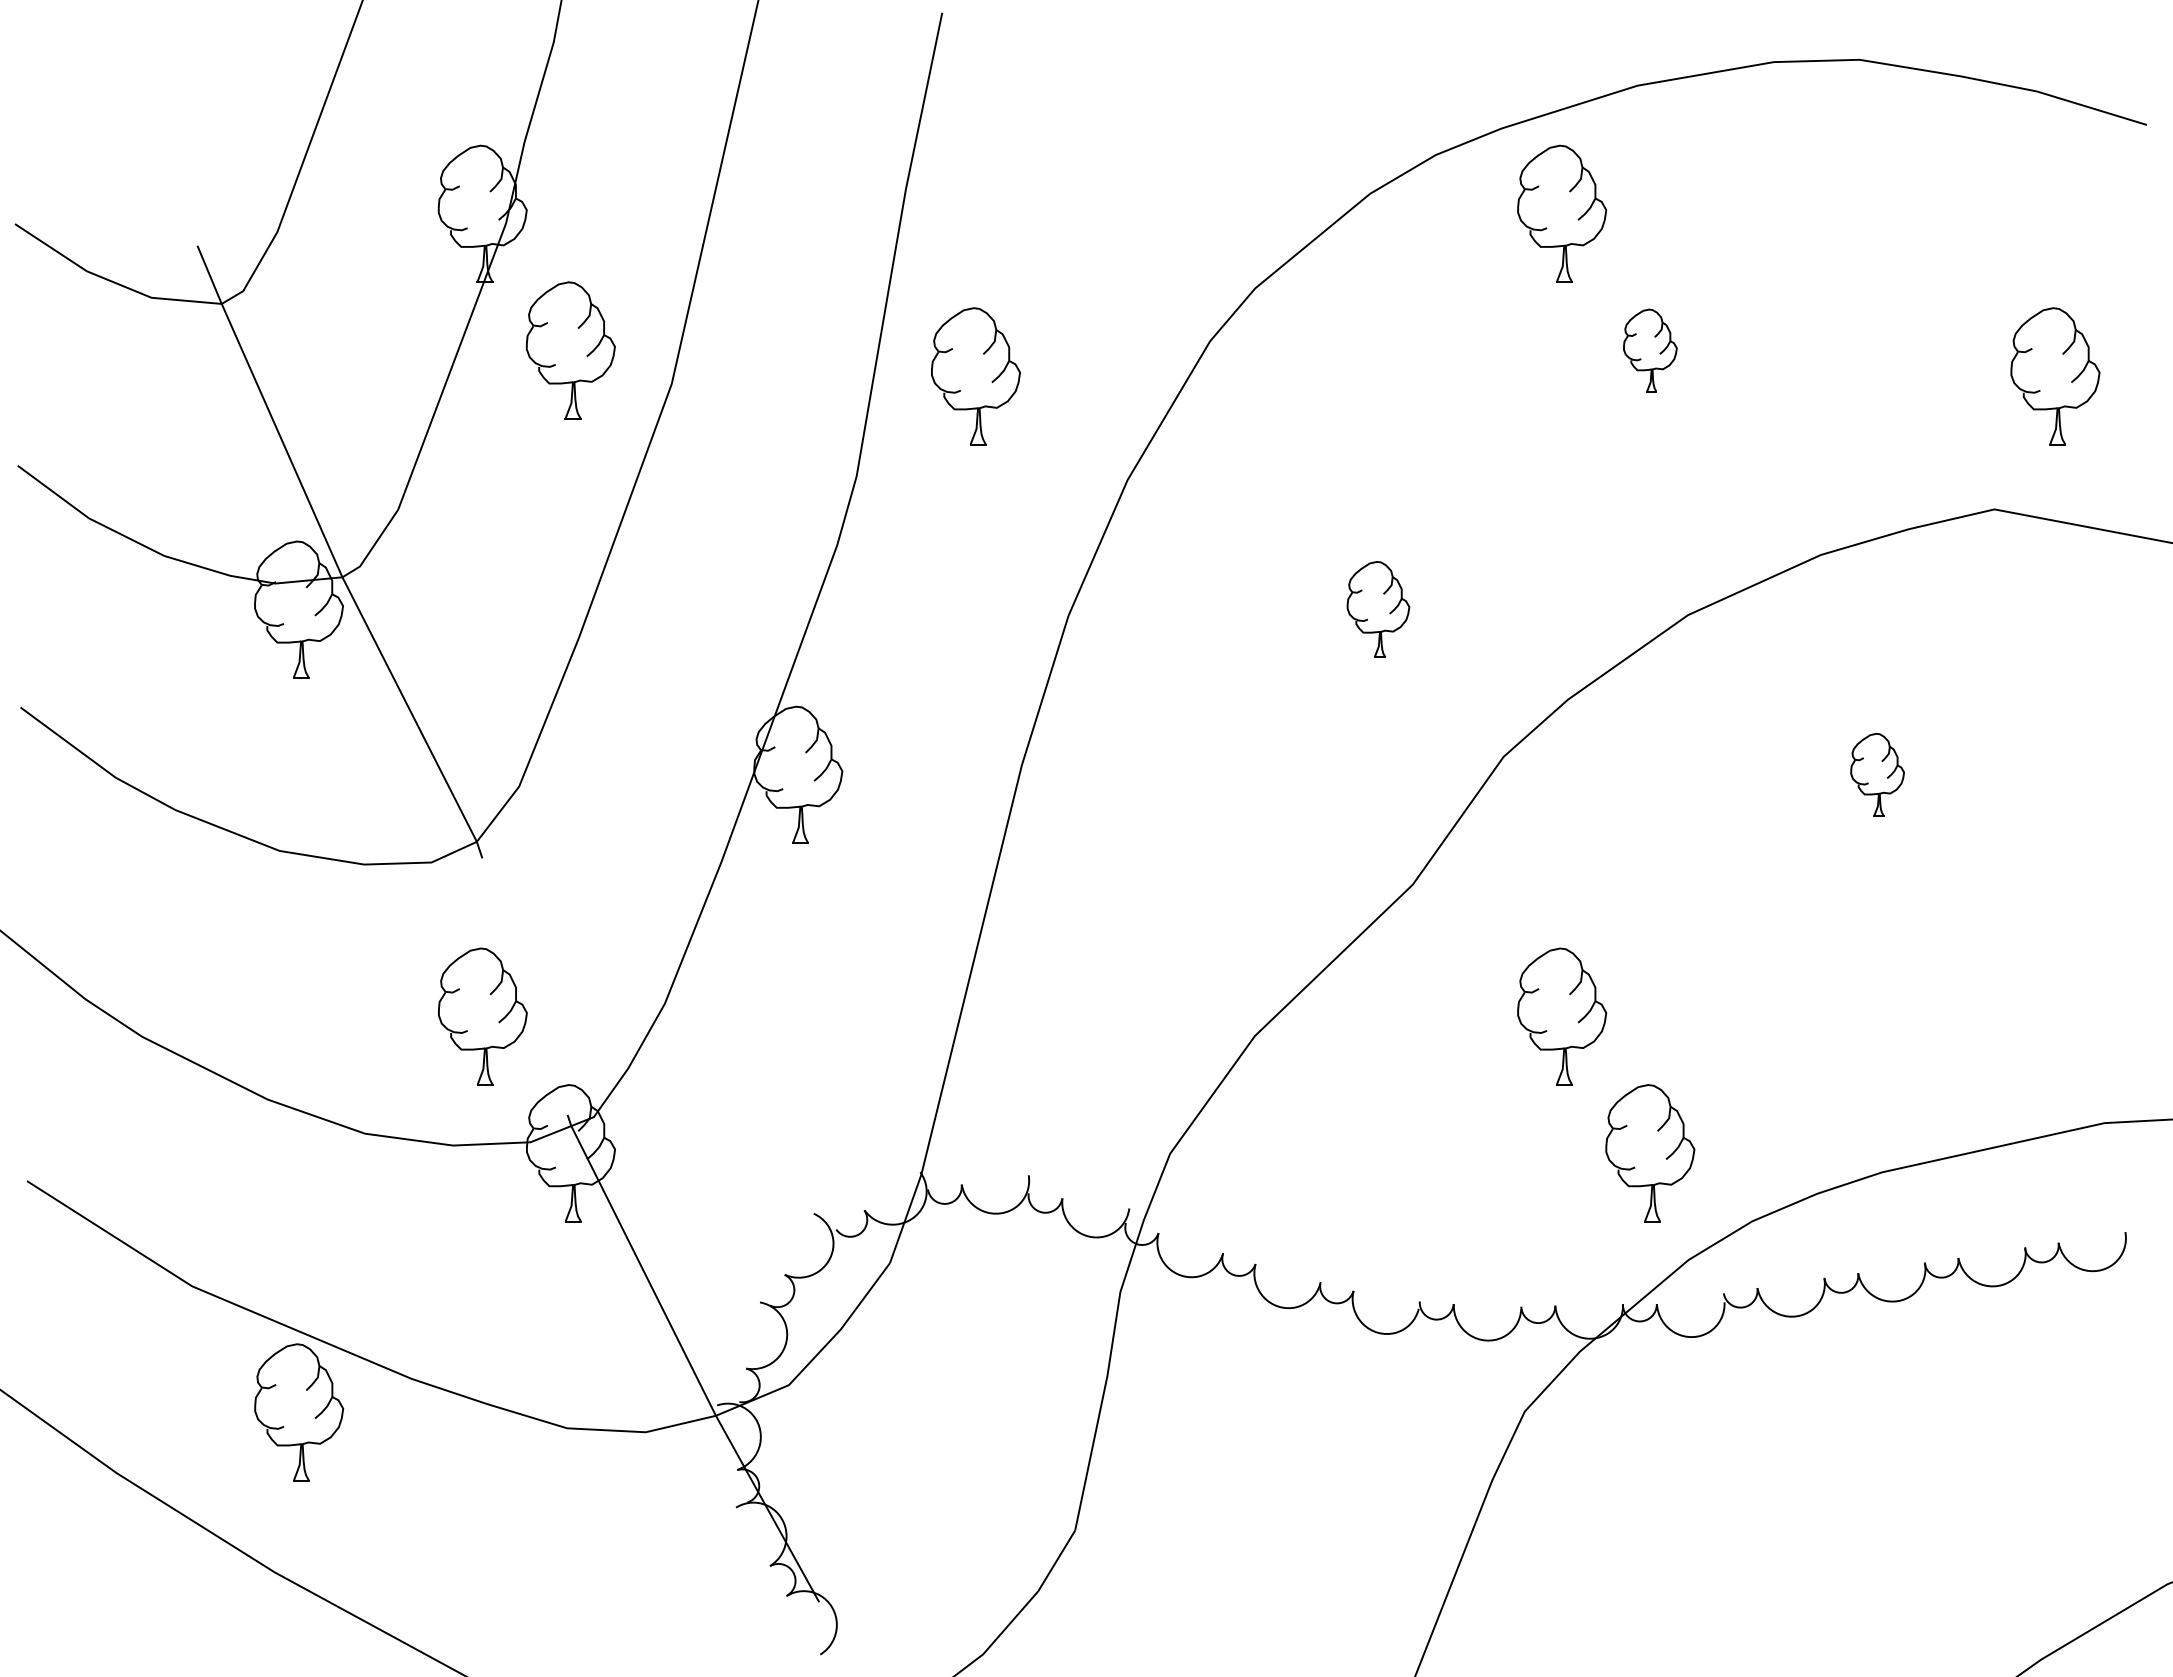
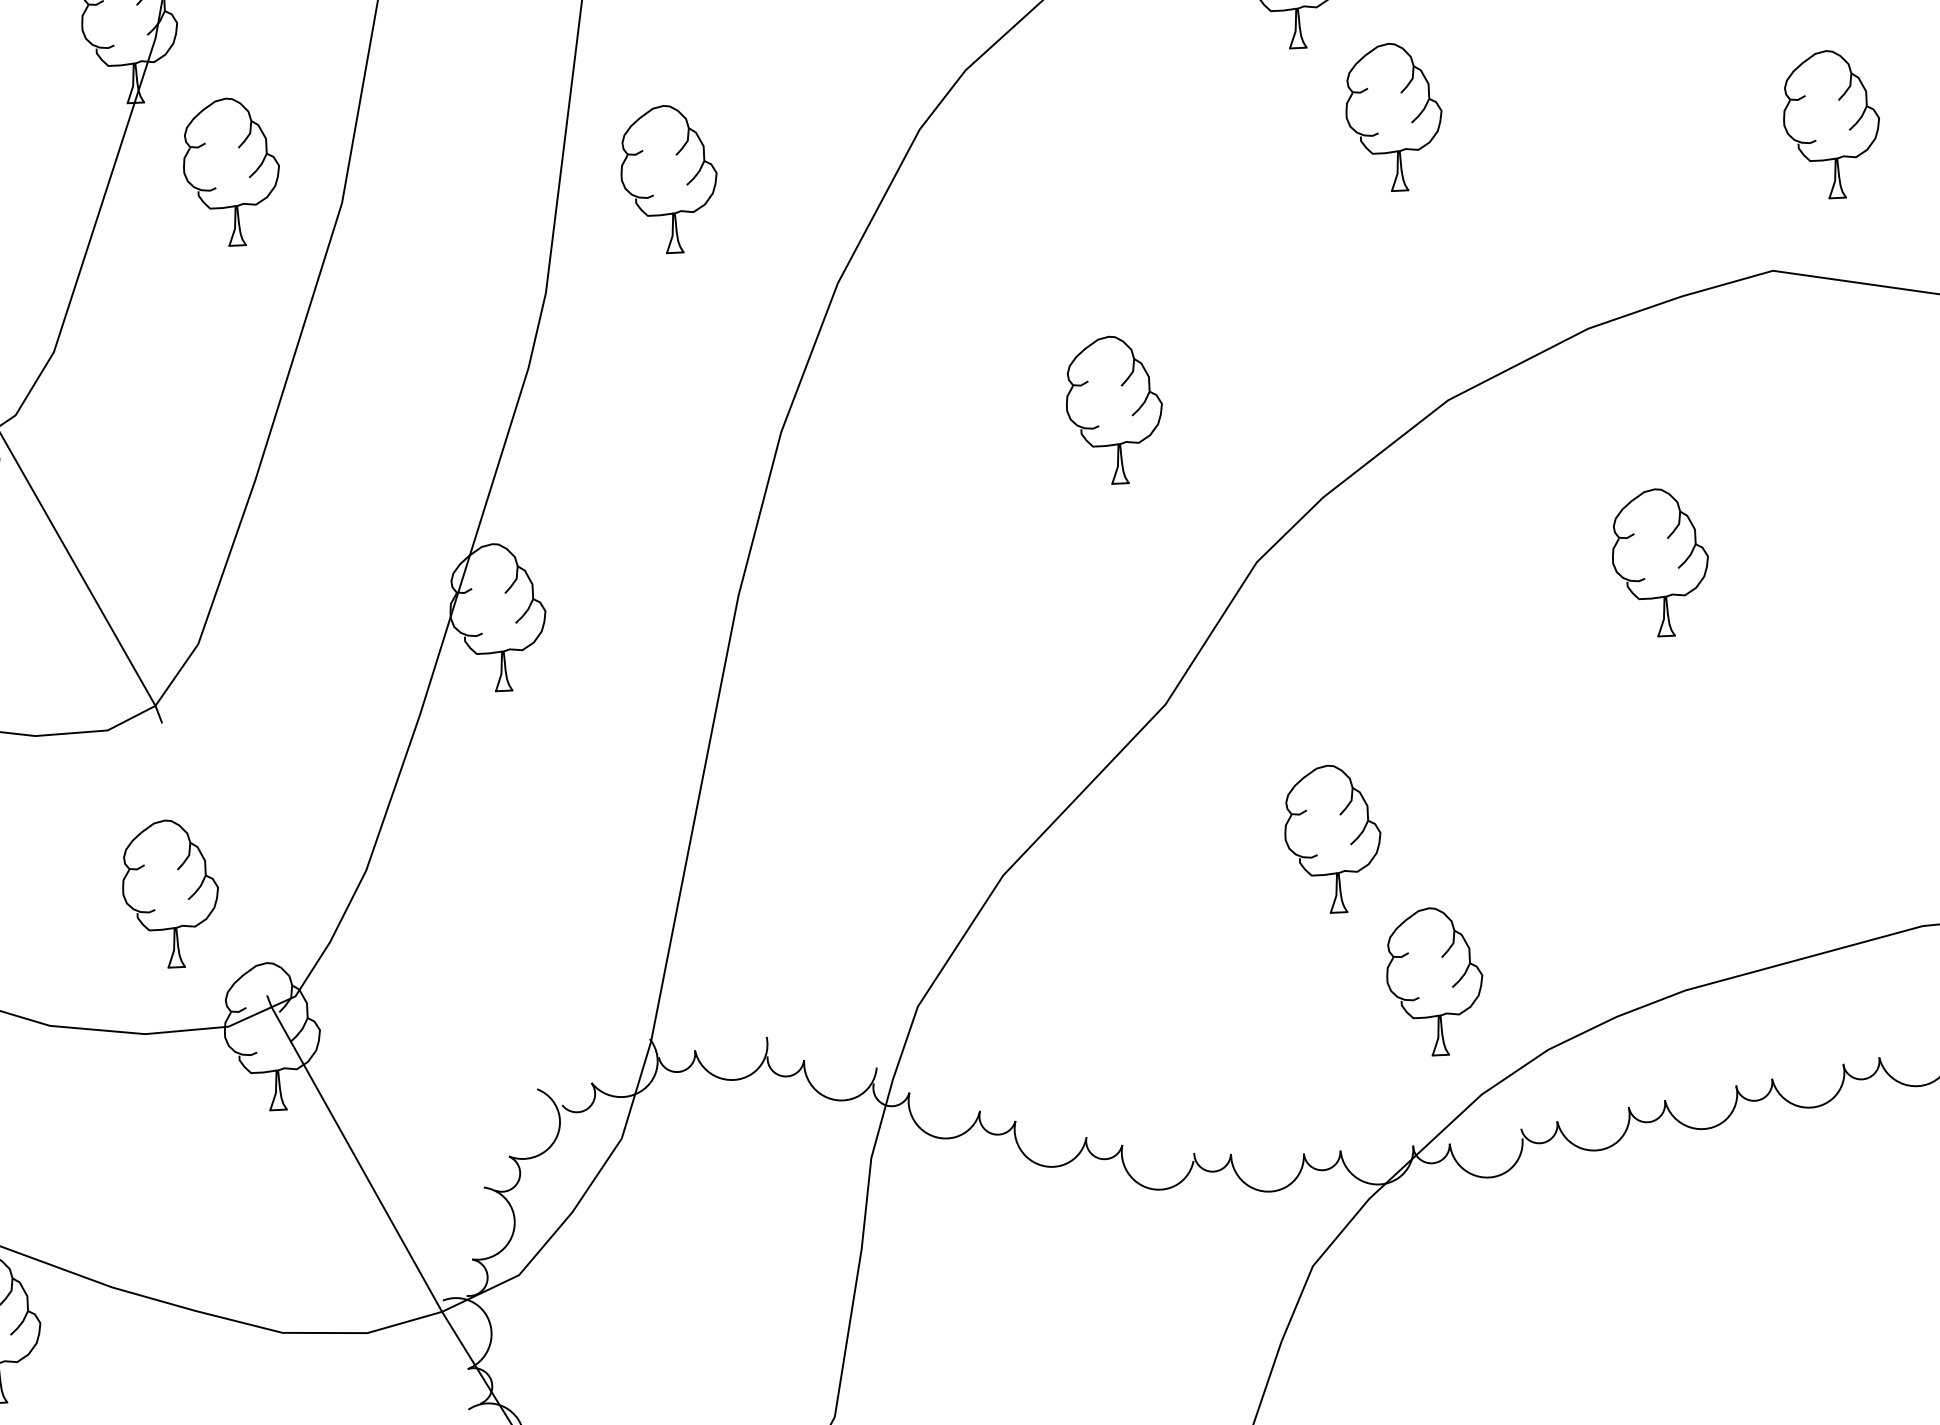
part: (1650, 350) -> (1394, 117), size x1.67
part: (1378, 609) -> (1114, 409), size x1.43
part: (1877, 774) -> (1660, 562), size x1.67

